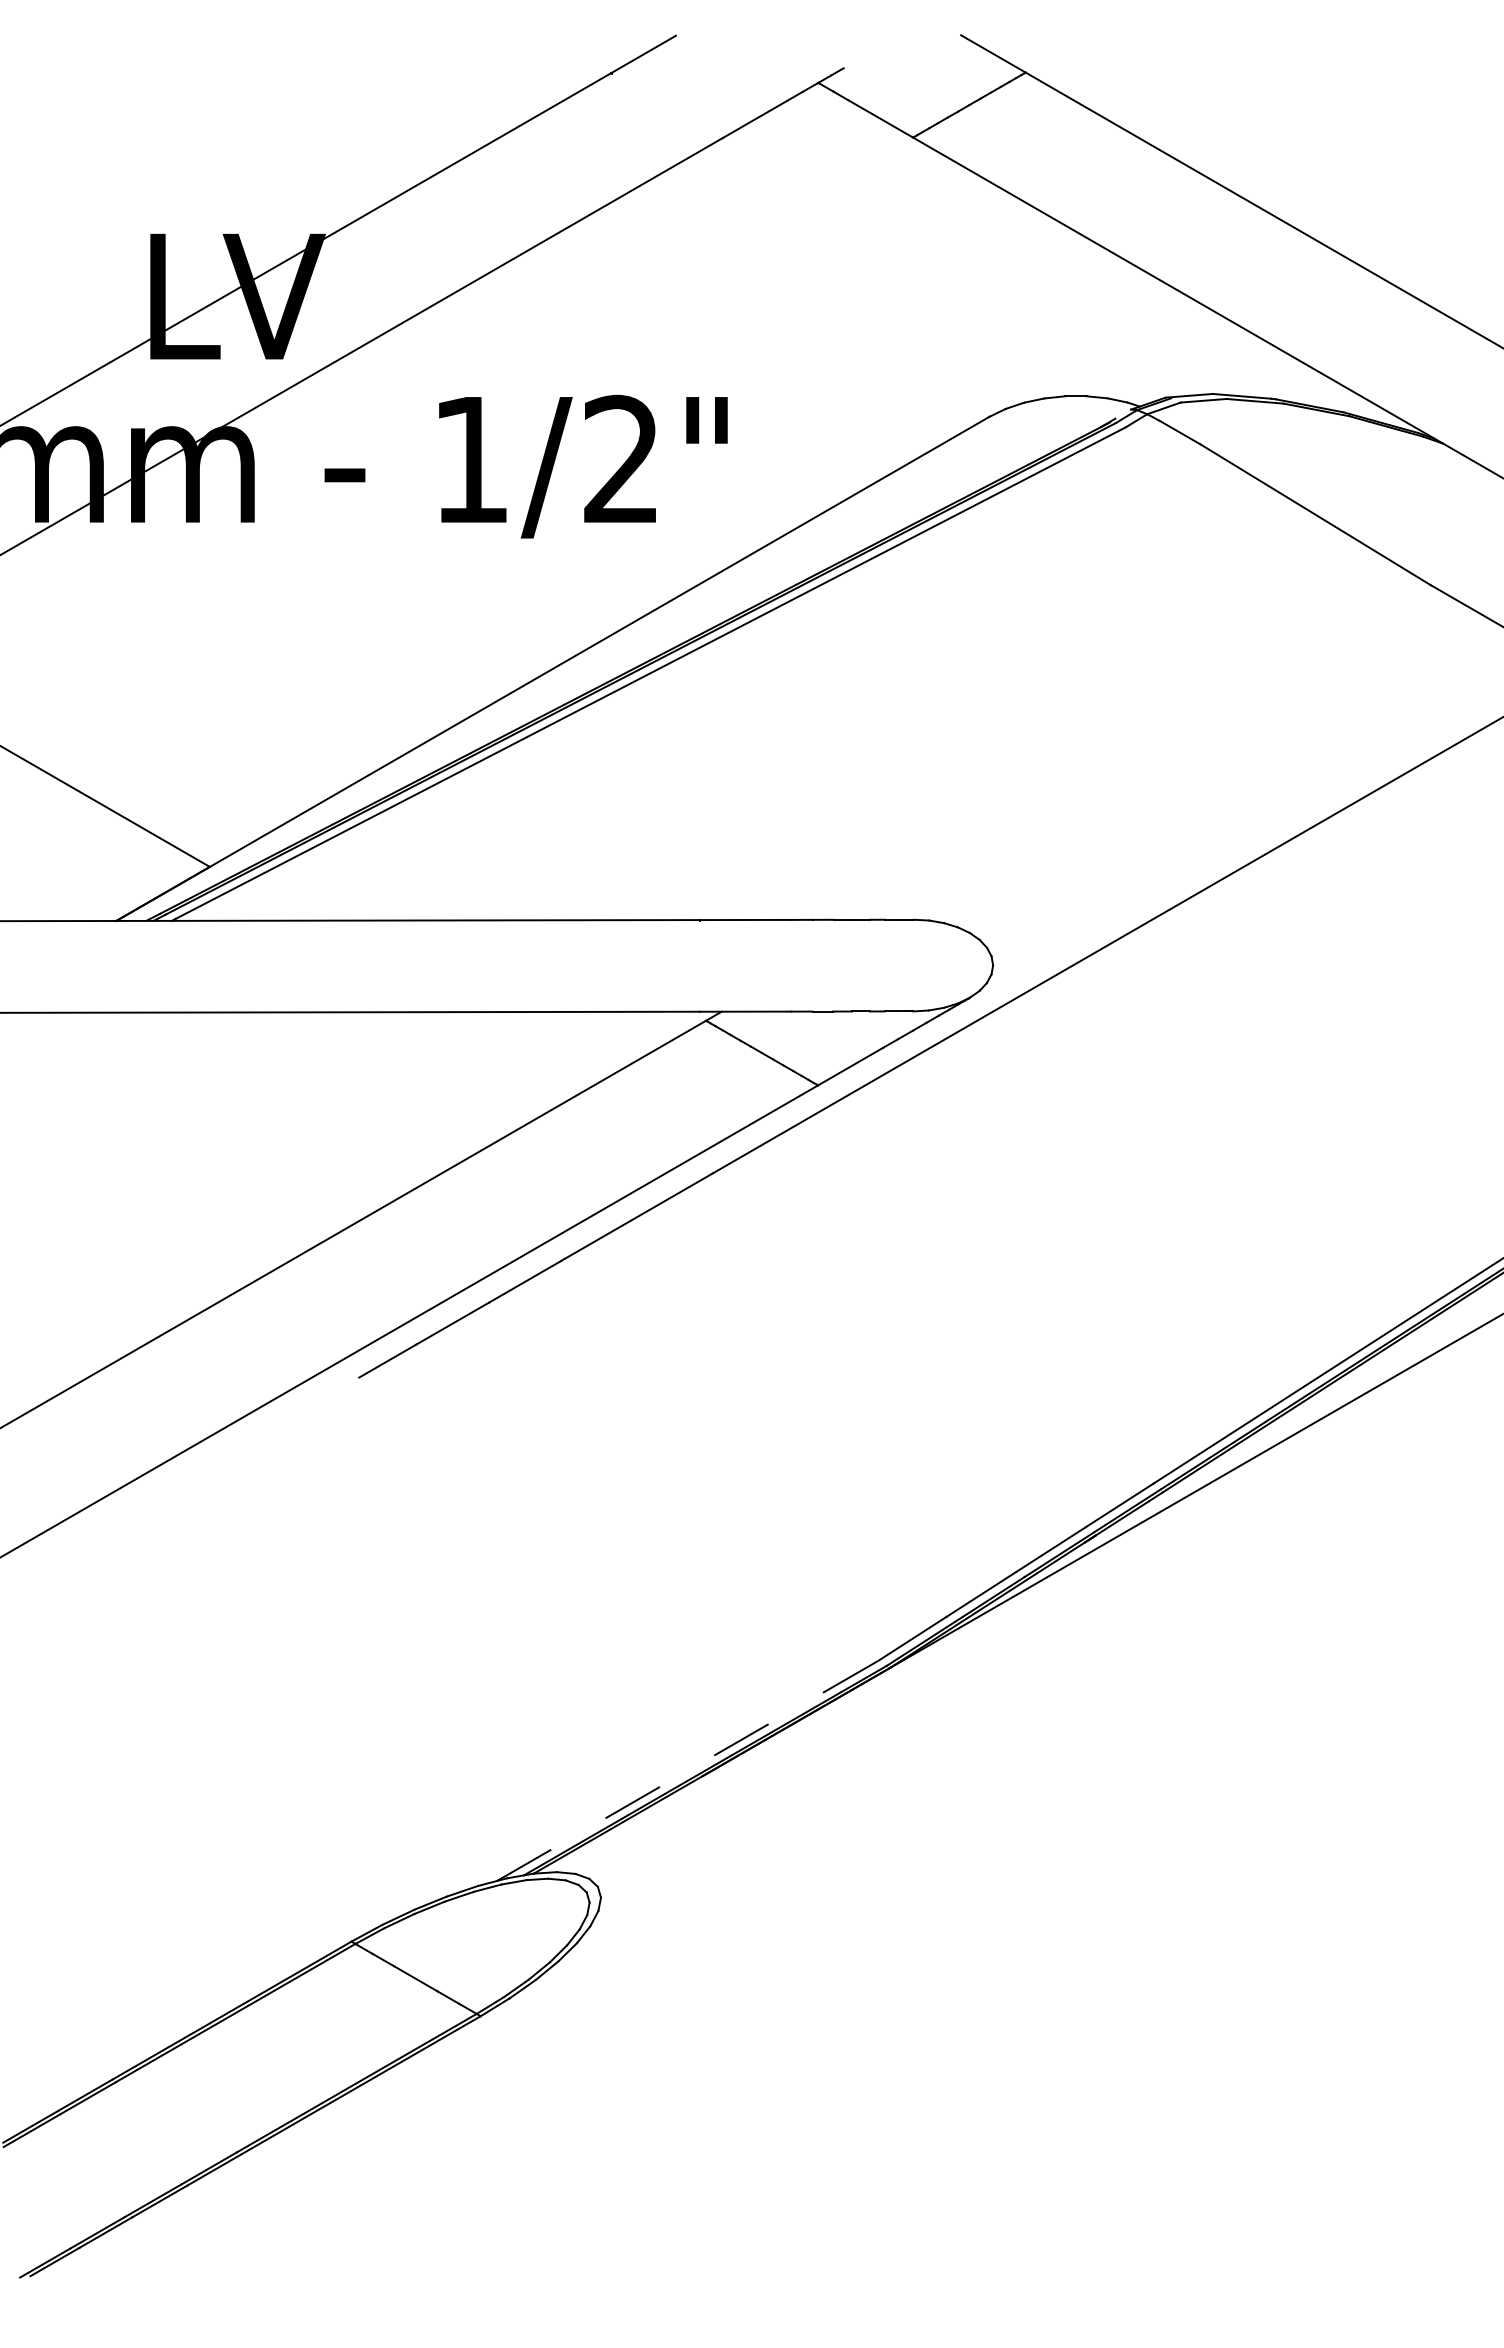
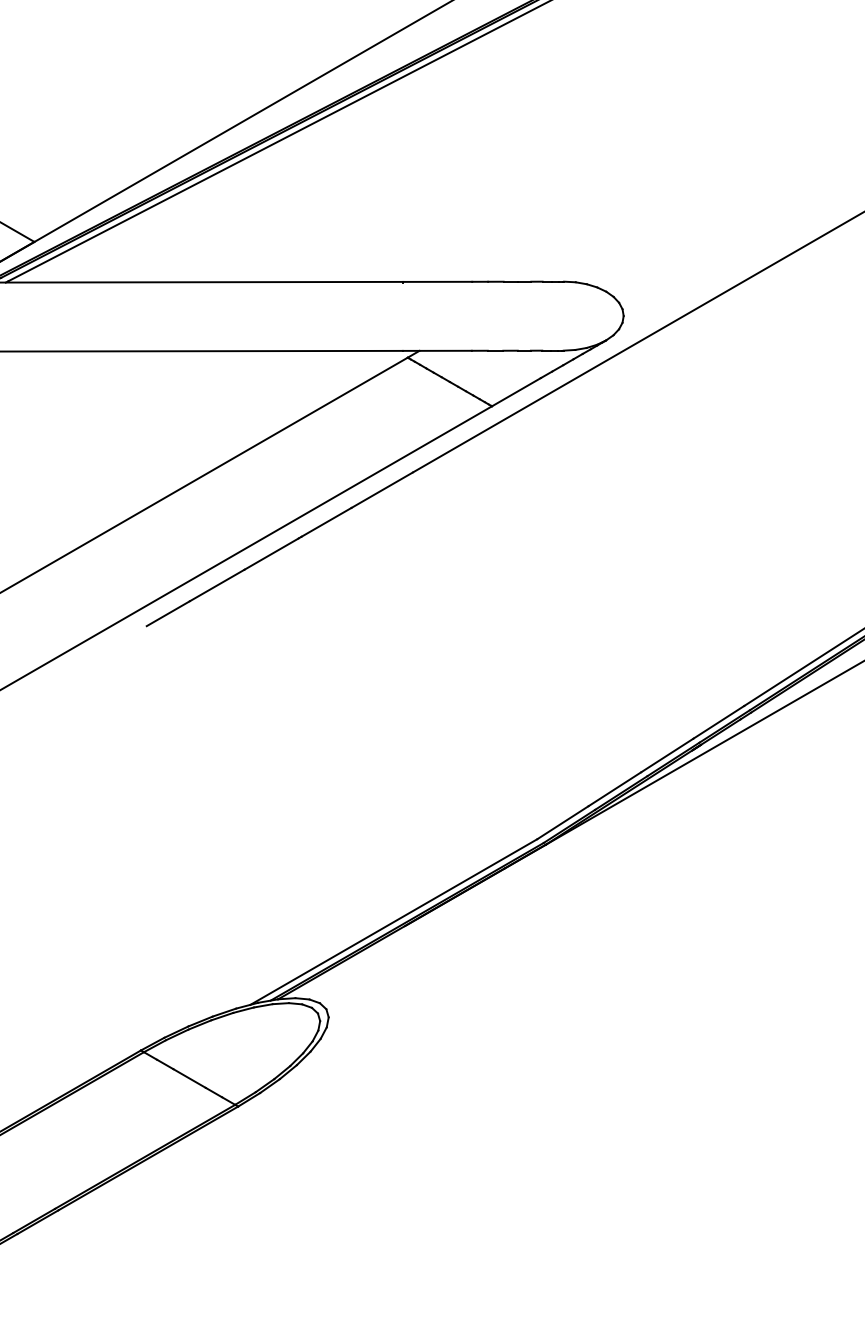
line: (687, 1770) -> (393, 921), dashed -> solid

